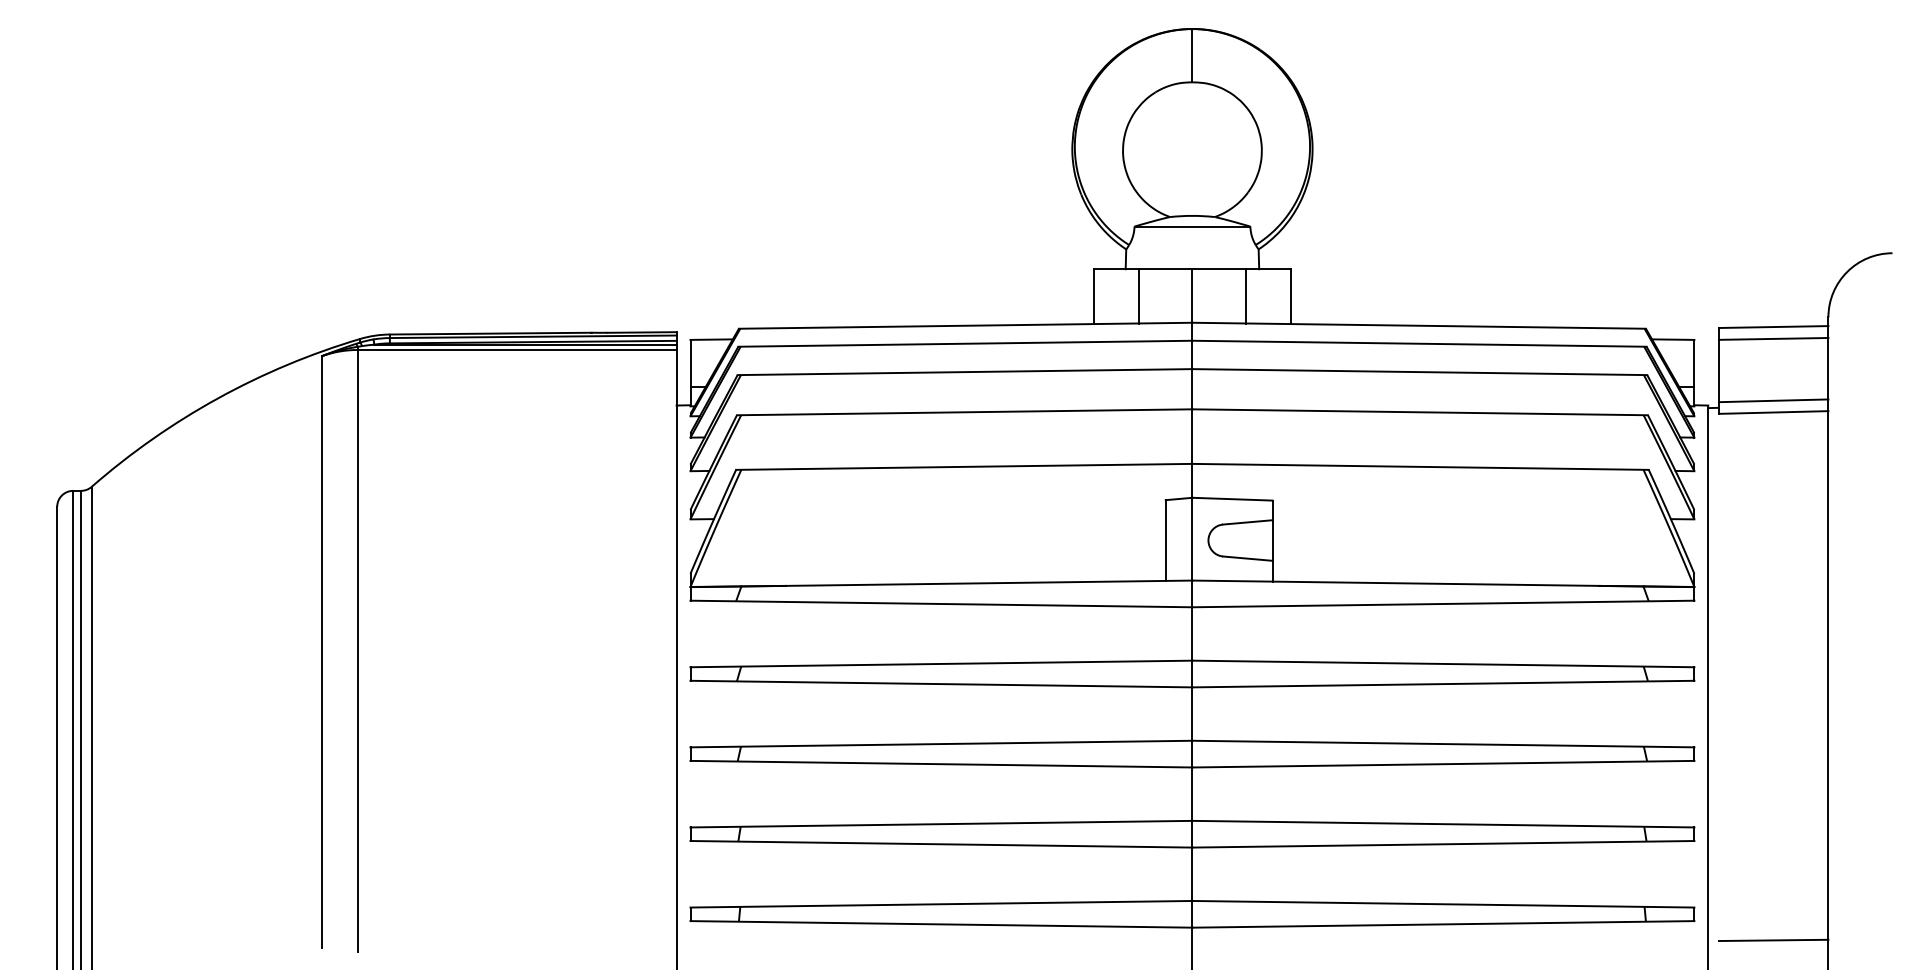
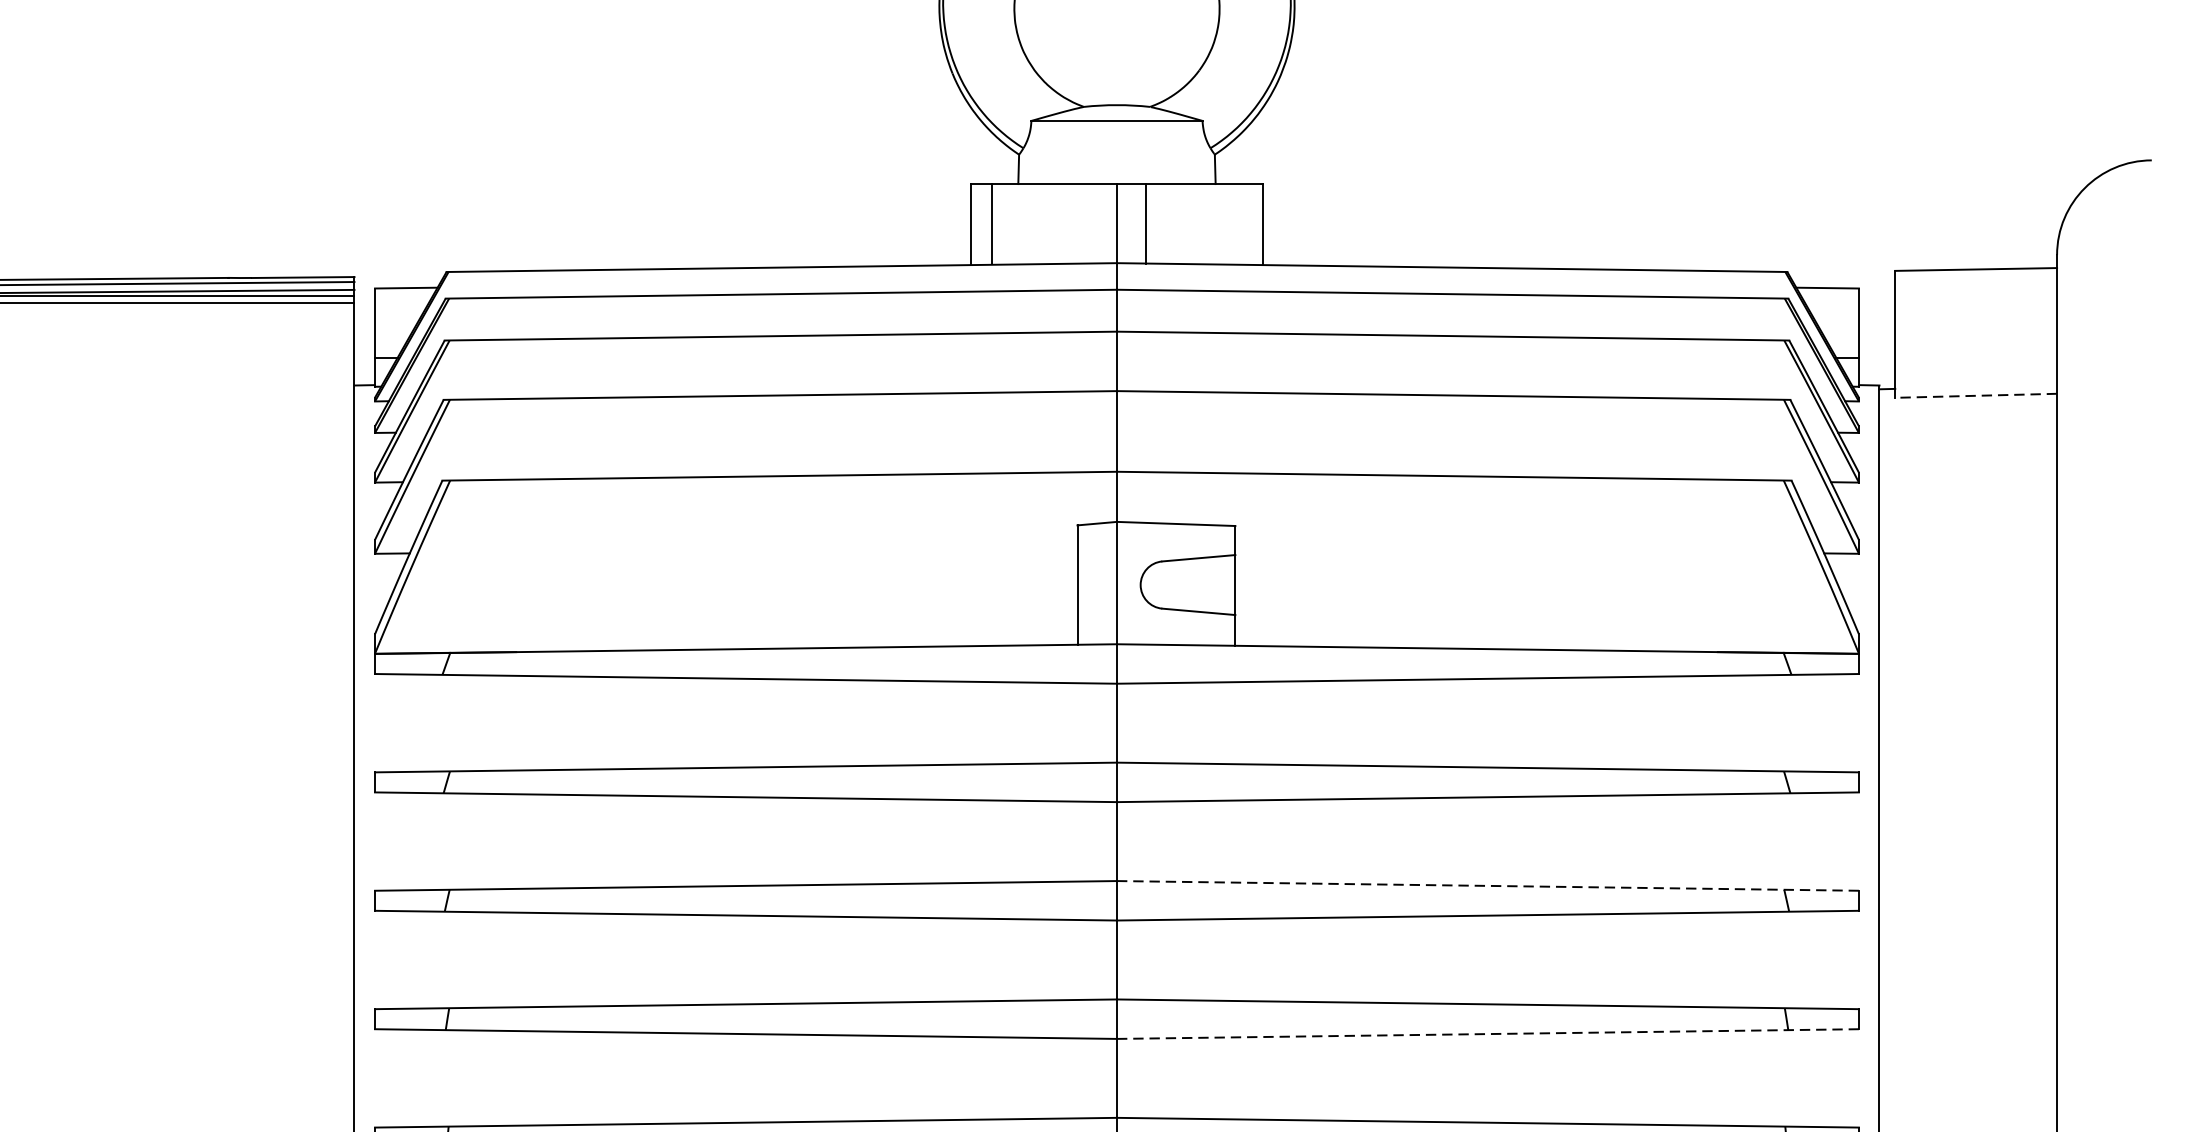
line: (1138, 296) -> (991, 224), moved
line: (1246, 296) -> (1146, 224), moved
line: (1773, 338) -> (1975, 286), removed
line: (1773, 400) -> (1975, 378), removed
line: (1773, 412) -> (1975, 395), solid -> dashed
line: (1443, 744) -> (1488, 886), solid -> dashed
line: (1443, 844) -> (1488, 1034), solid -> dashed

